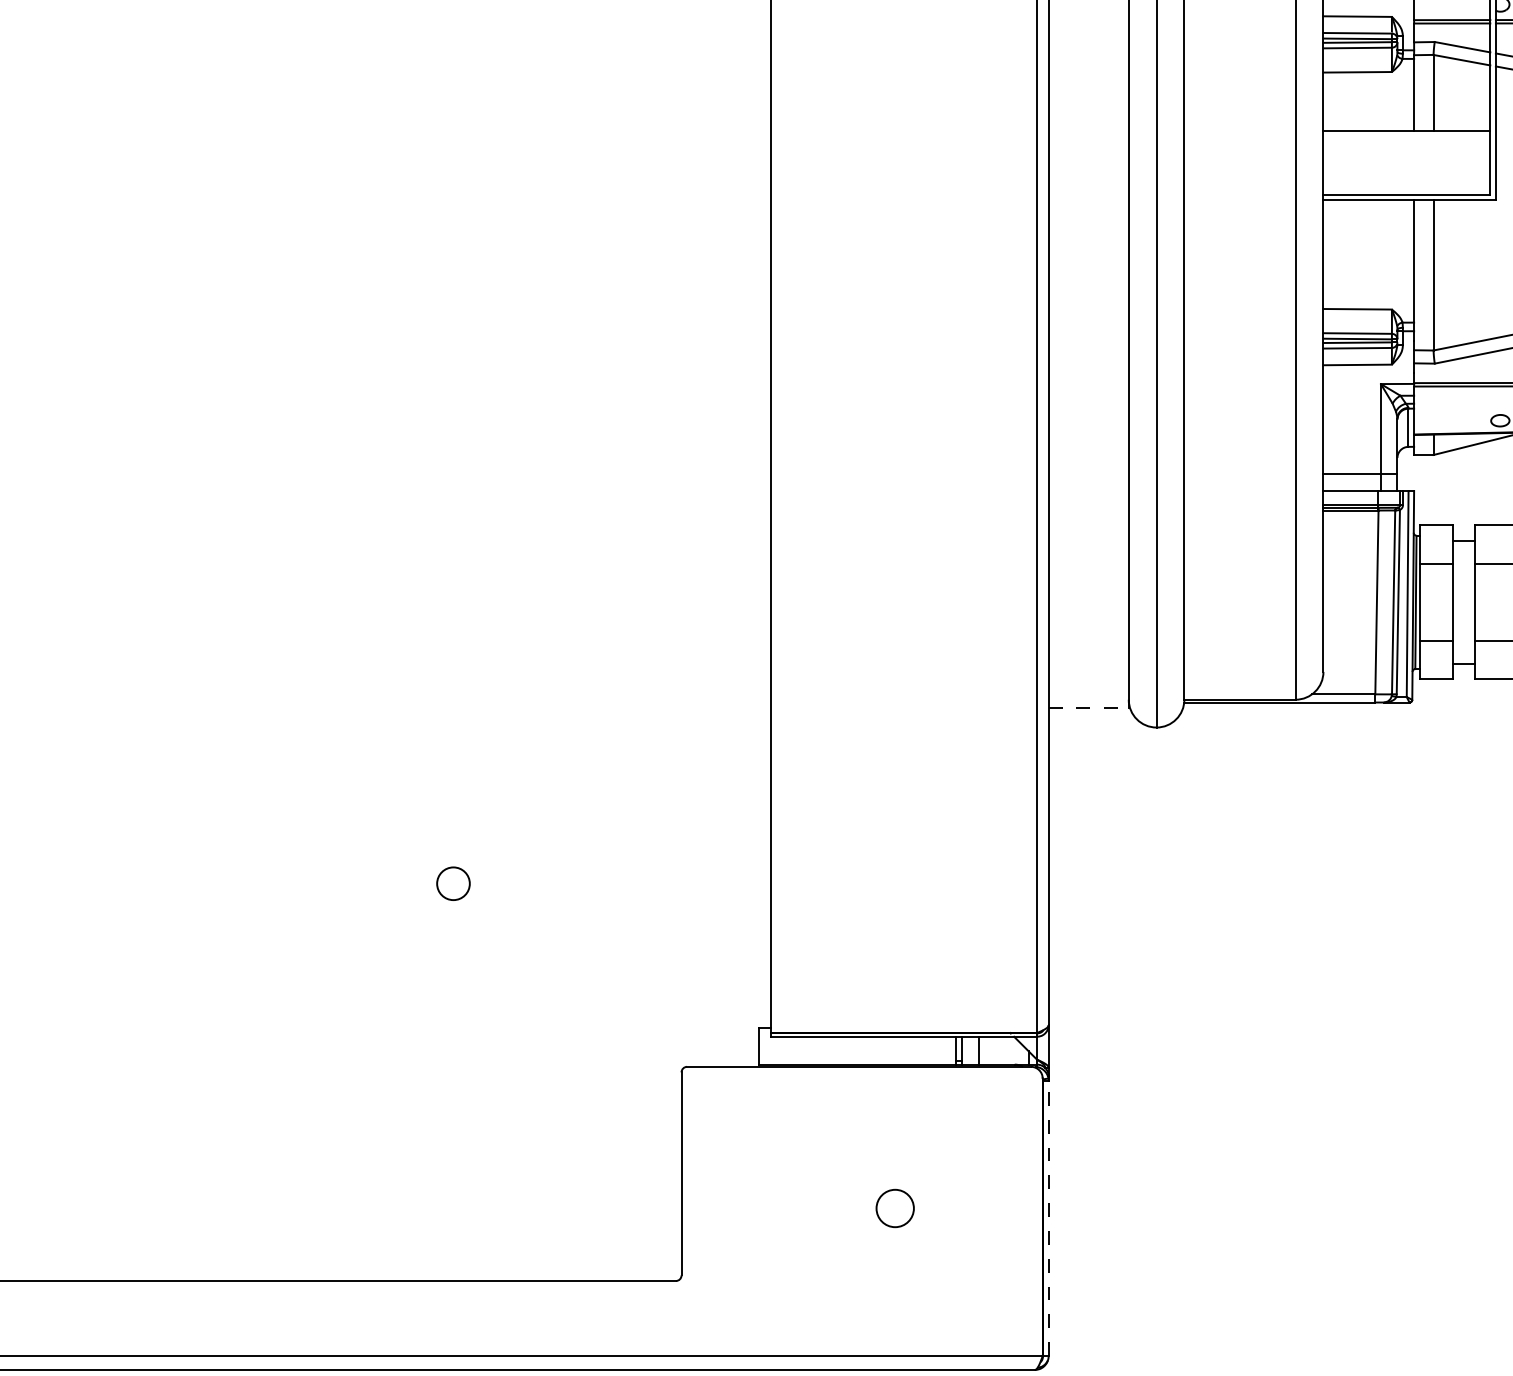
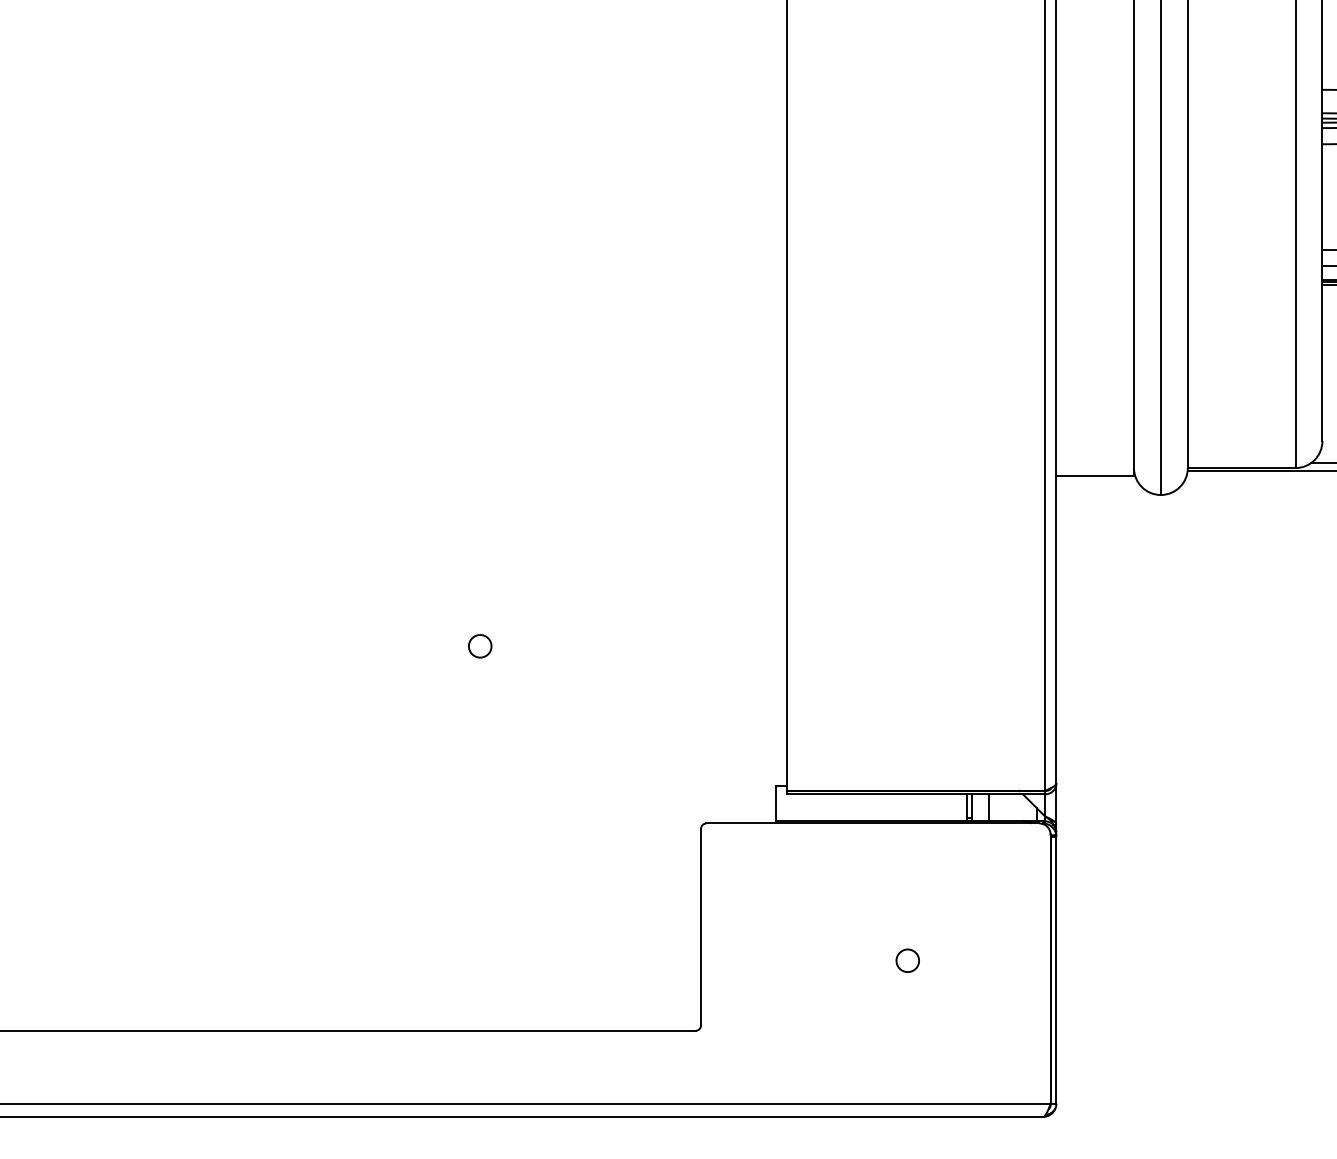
line: (1089, 708) -> (1095, 476), dashed -> solid
circle: (453, 883) -> (480, 645), size x0.71
circle: (894, 1208) -> (907, 960), size x0.62
line: (1048, 1218) -> (1056, 970), dashed -> solid

